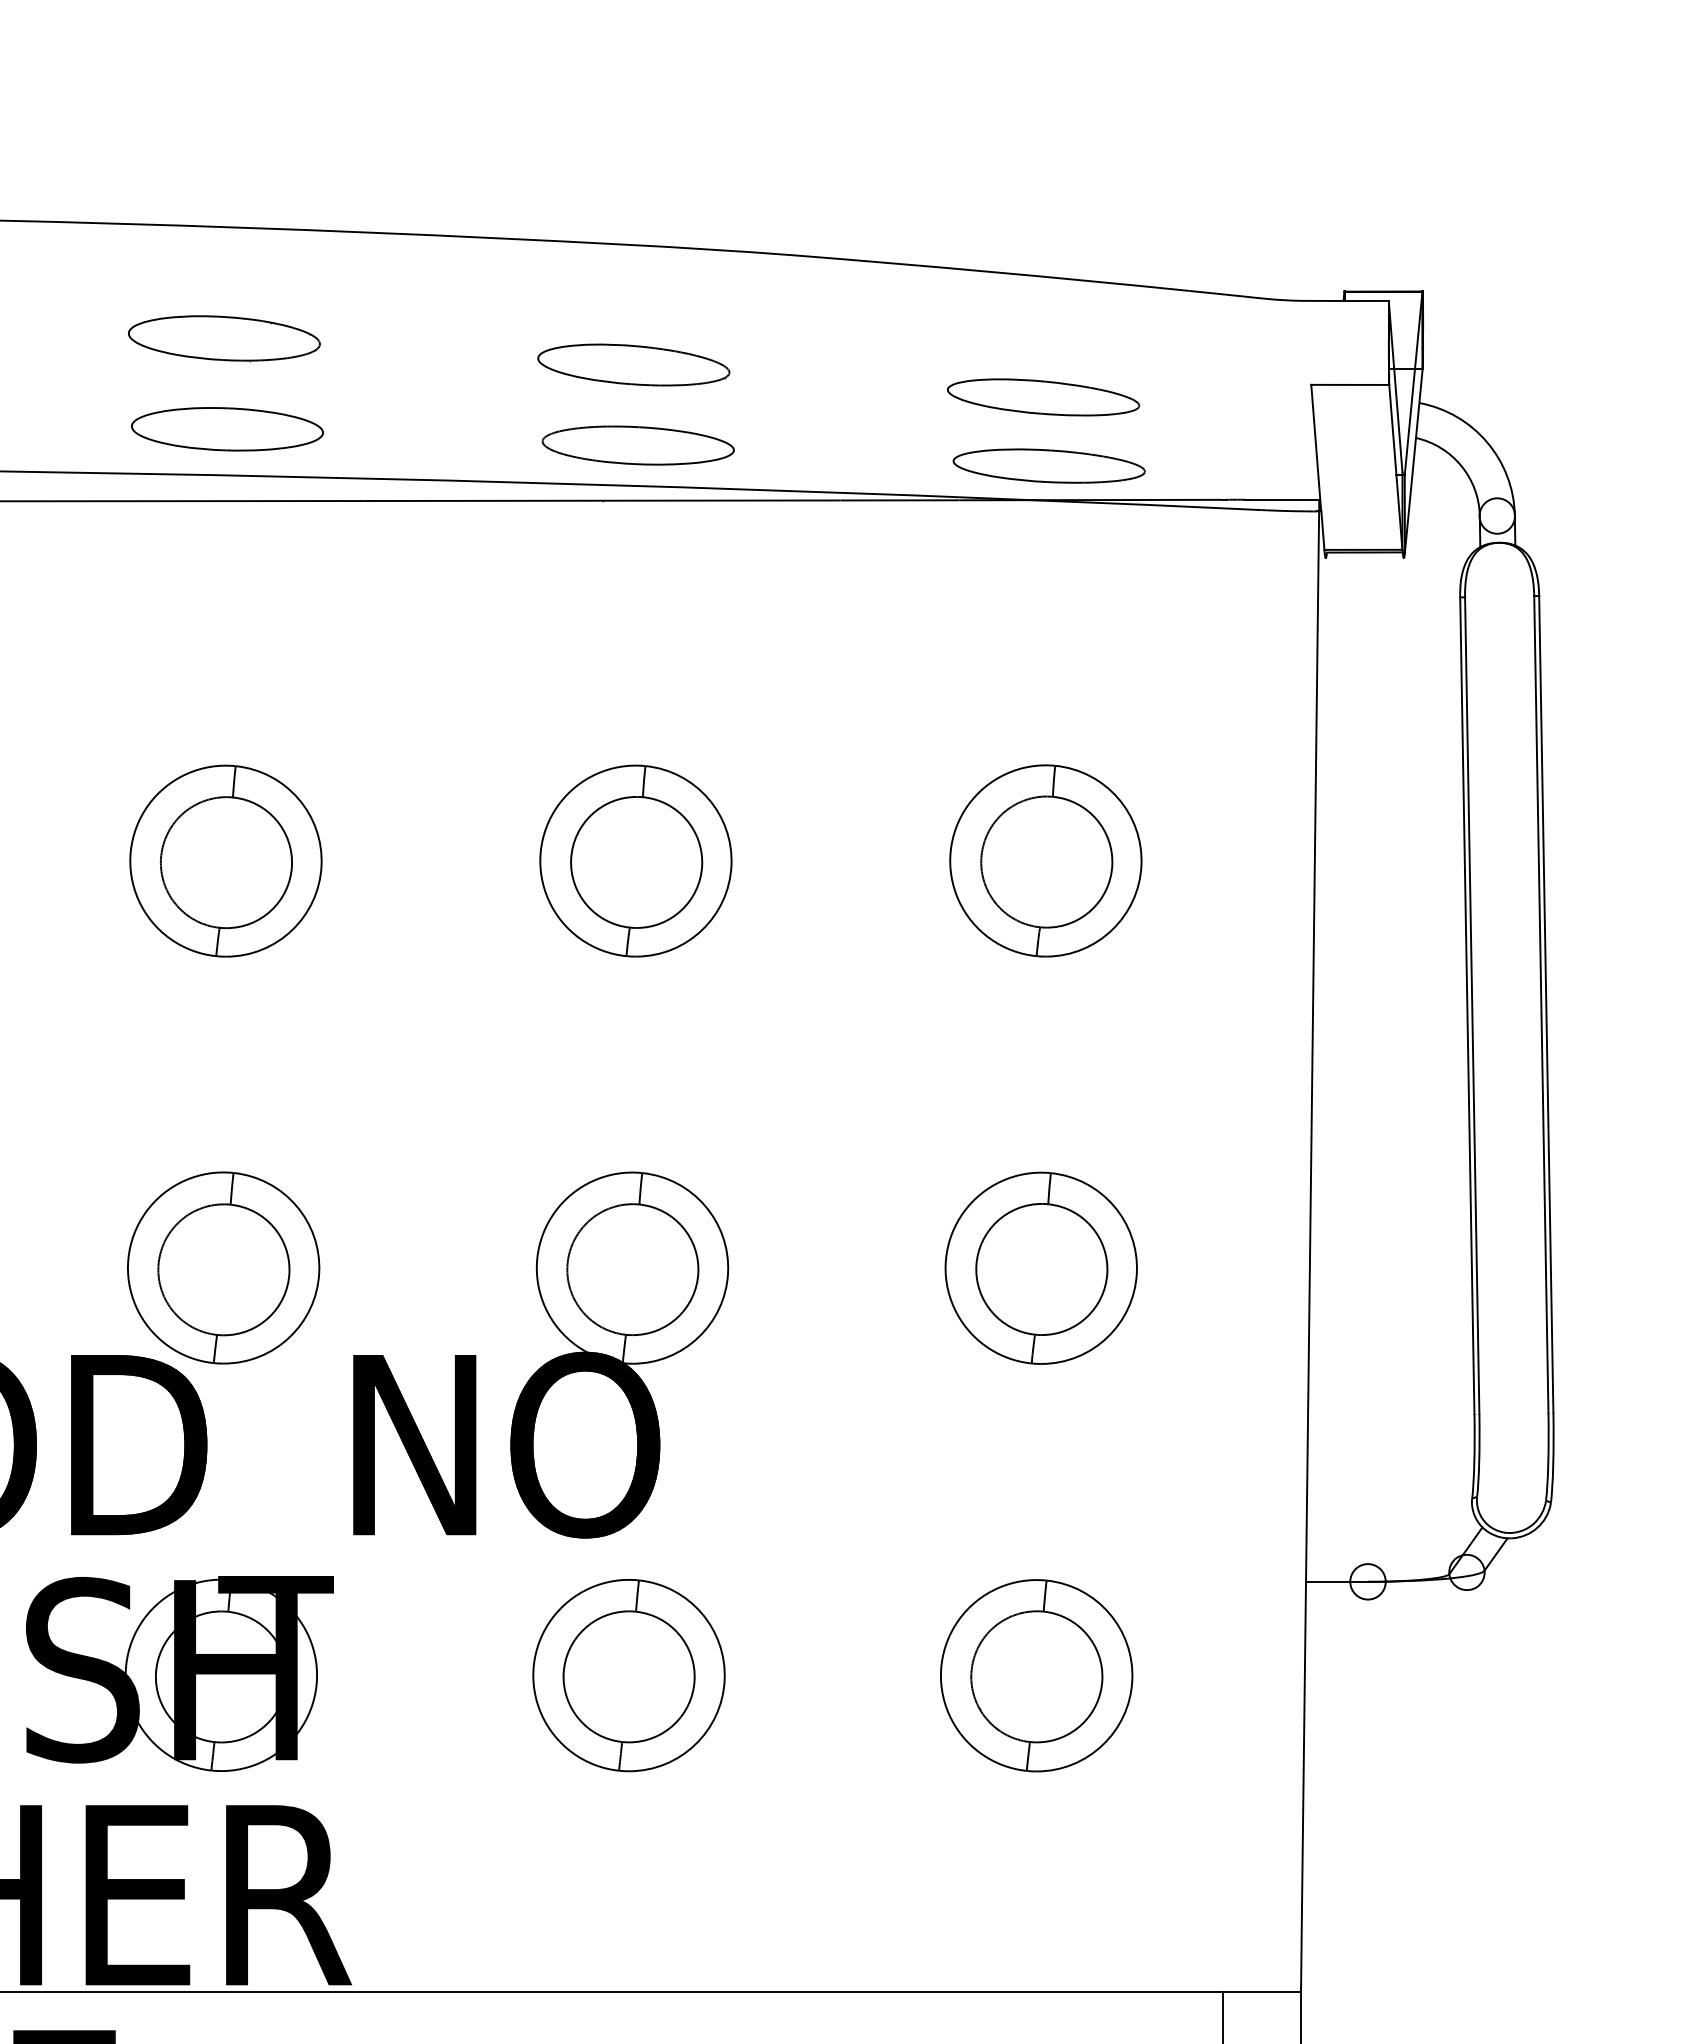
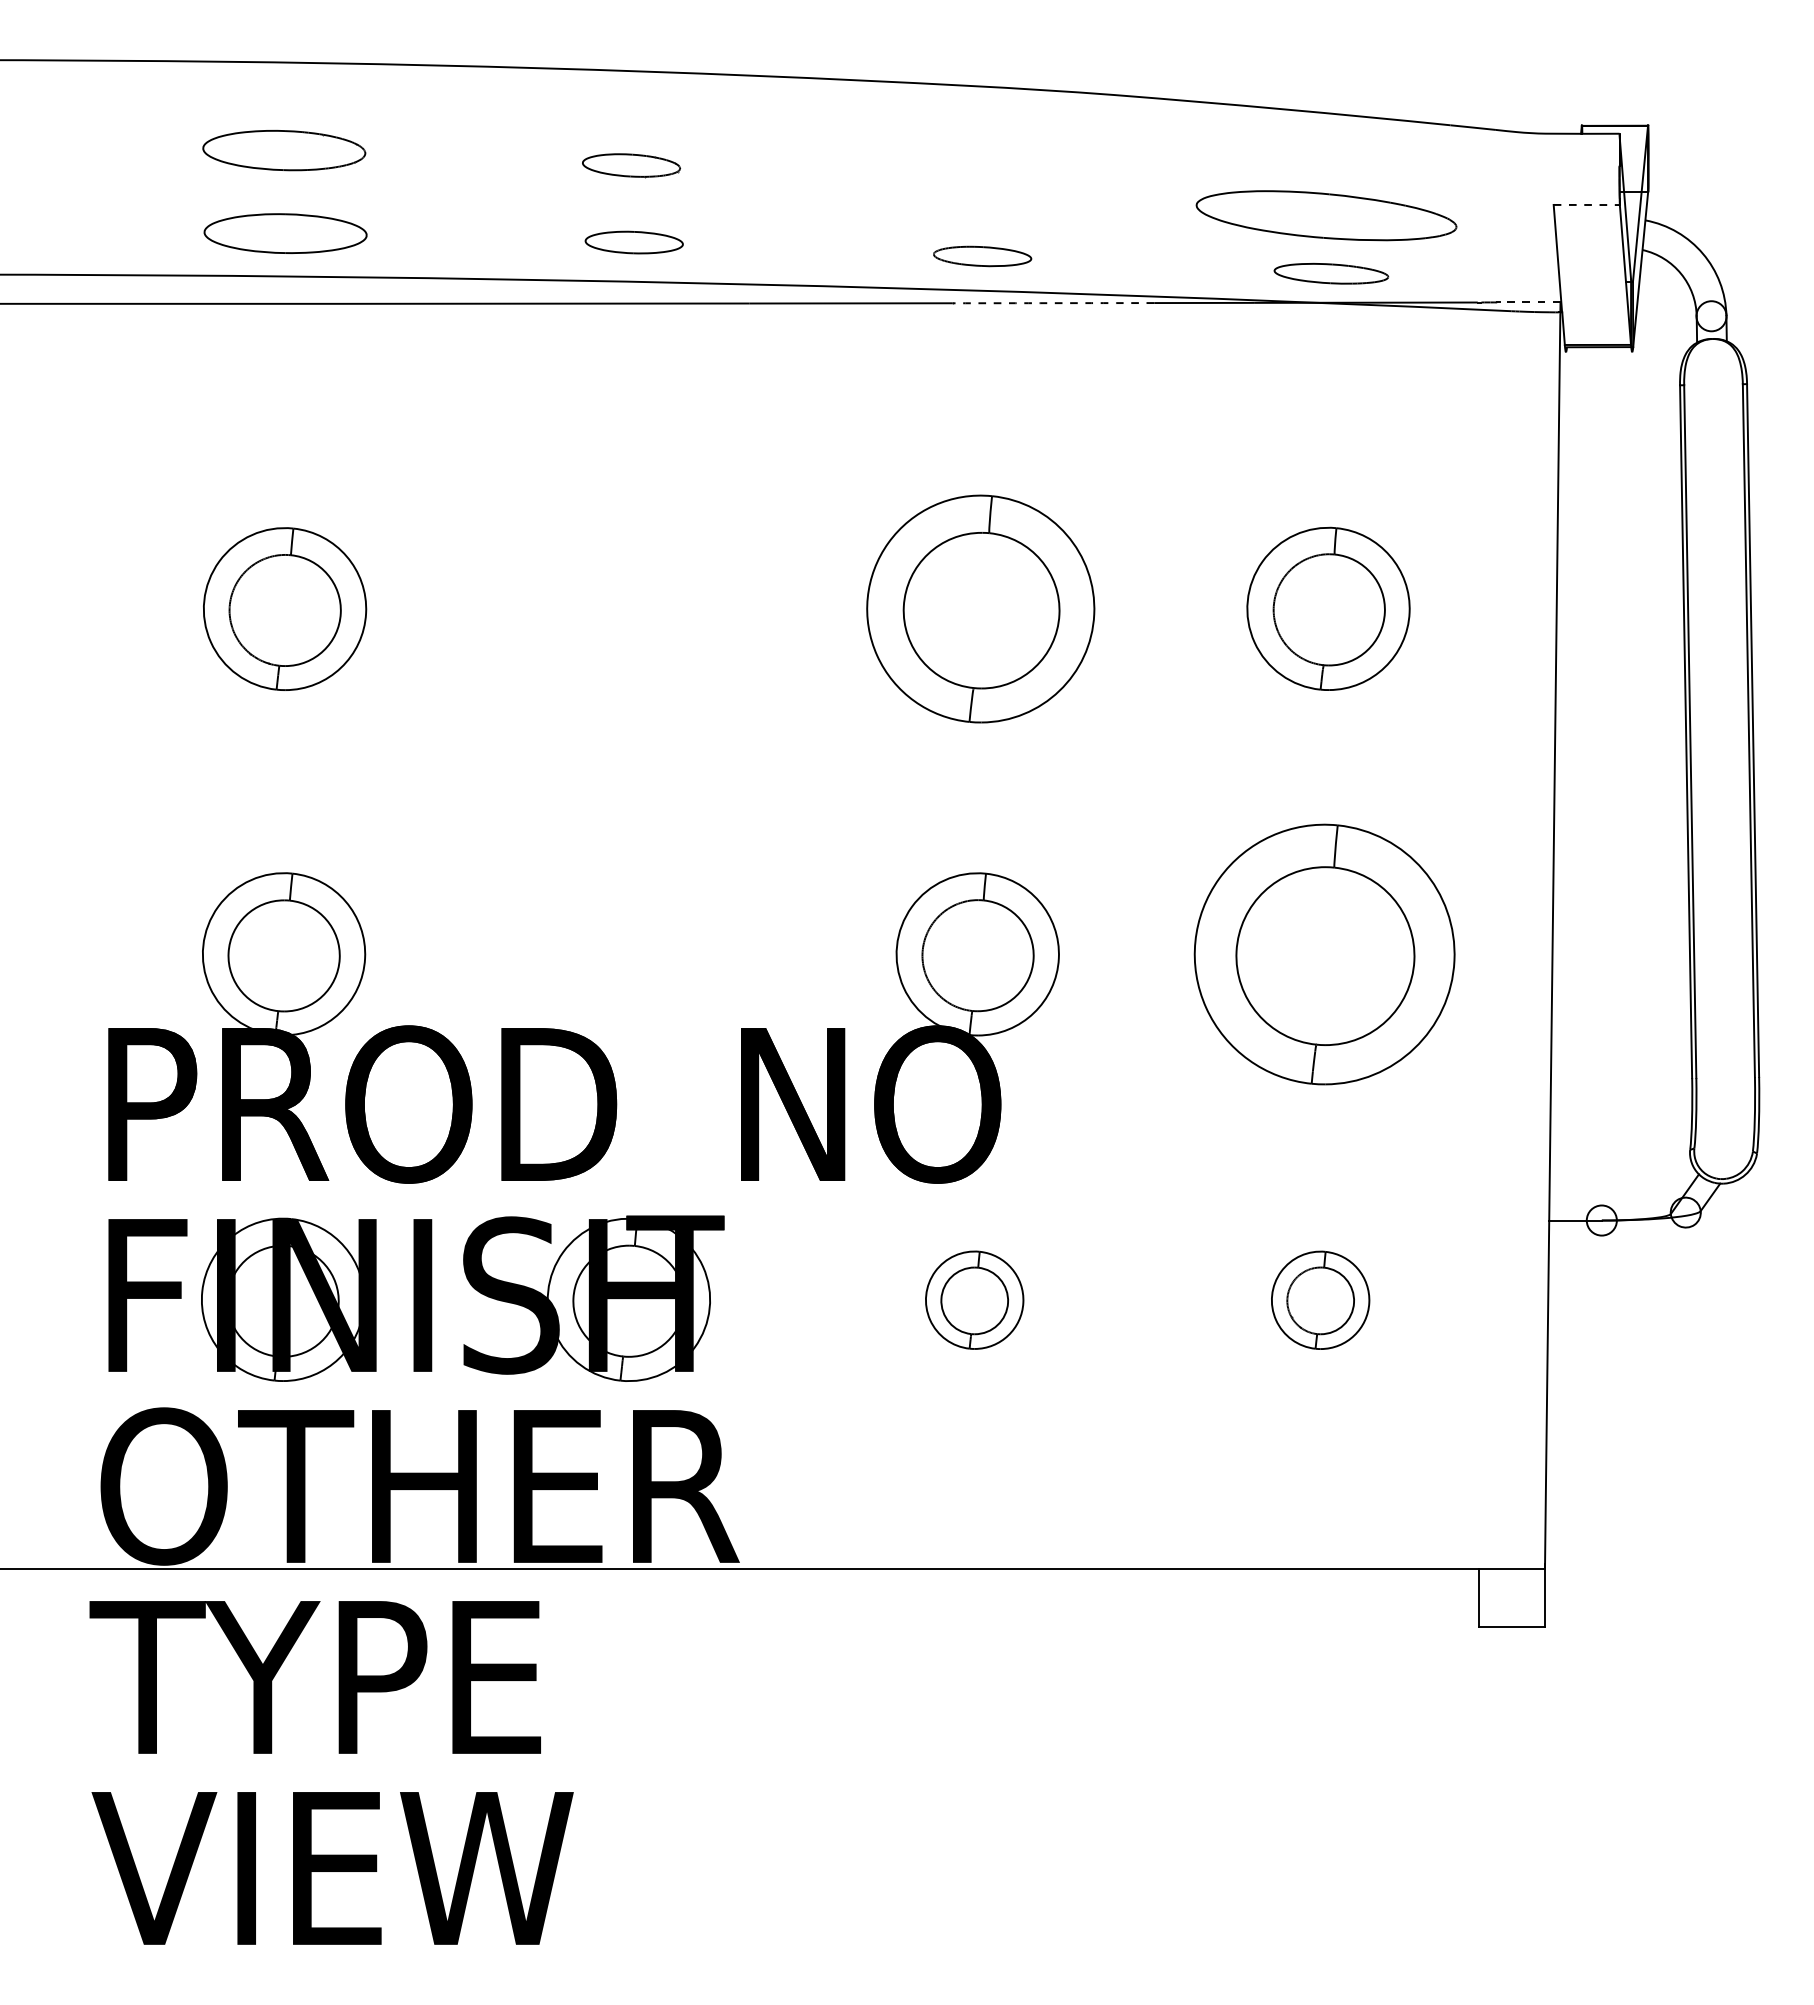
part: (224, 338) -> (631, 165), size x0.6
part: (633, 364) -> (978, 187), removed
line: (1351, 385) -> (1587, 205), solid -> dashed
part: (1043, 397) -> (1326, 215), size x1.6
part: (227, 429) -> (634, 242), size x0.6
part: (638, 445) -> (982, 256), size x0.6
part: (1049, 465) -> (1331, 273), size x0.7
line: (1282, 499) -> (1529, 302), solid -> dashed
line: (721, 500) -> (1053, 303), solid -> dashed
part: (225, 860) -> (632, 608), removed
part: (635, 860) -> (980, 608), size x1.4
part: (223, 1268) -> (630, 954), removed
part: (1041, 1268) -> (1324, 954), size x1.6
part: (628, 1676) -> (974, 1300), size x0.6
part: (1036, 1676) -> (1320, 1300), size x0.6

